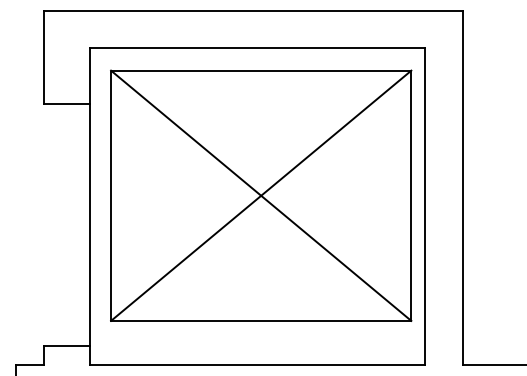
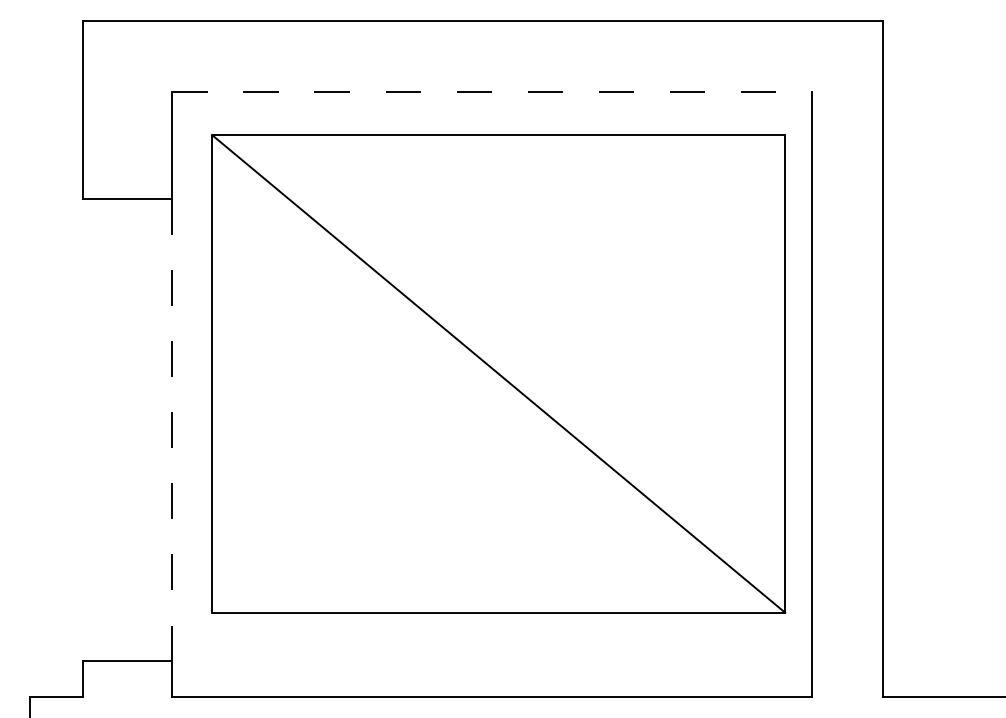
line: (257, 48) -> (491, 92), solid -> dashed
line: (261, 195) -> (499, 373), removed
line: (90, 225) -> (172, 430), solid -> dashed

